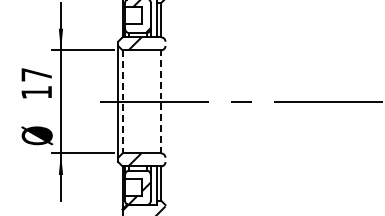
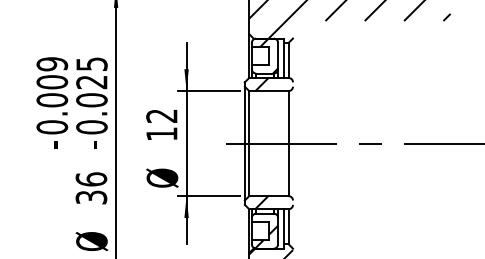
text: (36, 74) -> (161, 115), 17 -> 12
line: (122, 101) -> (249, 143), dashed -> solid
line: (161, 101) -> (288, 143), dashed -> solid

